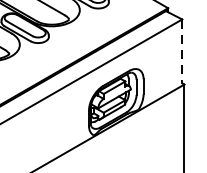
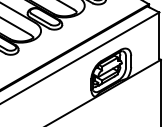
line: (182, 52) -> (159, 36), dashed -> solid

